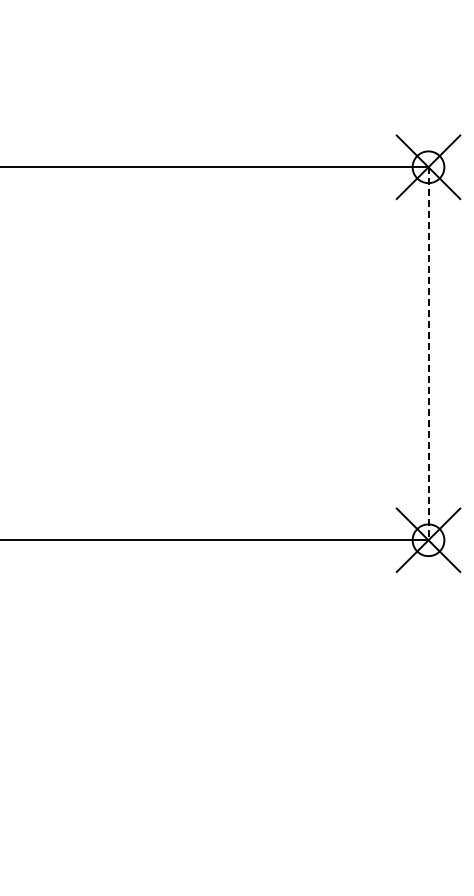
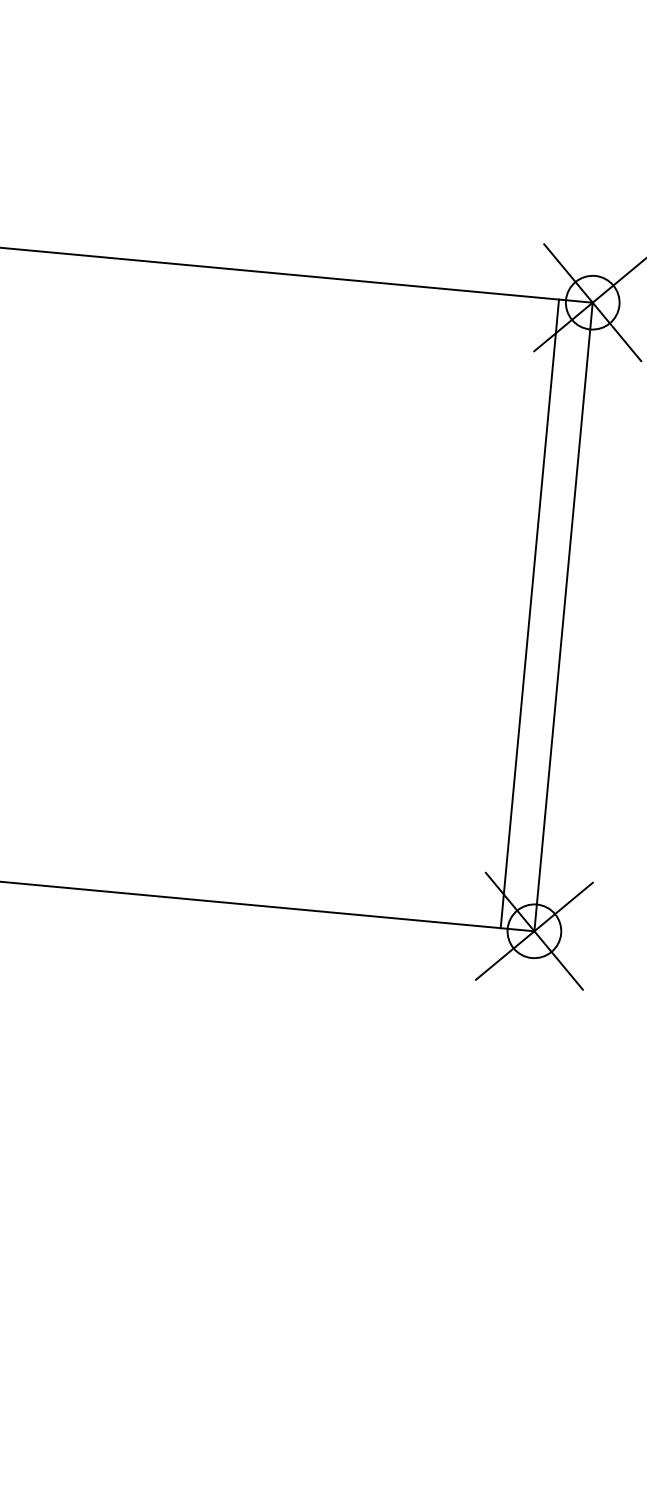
line: (408, 353) -> (529, 613), added
line: (428, 353) -> (563, 616), dashed -> solid

